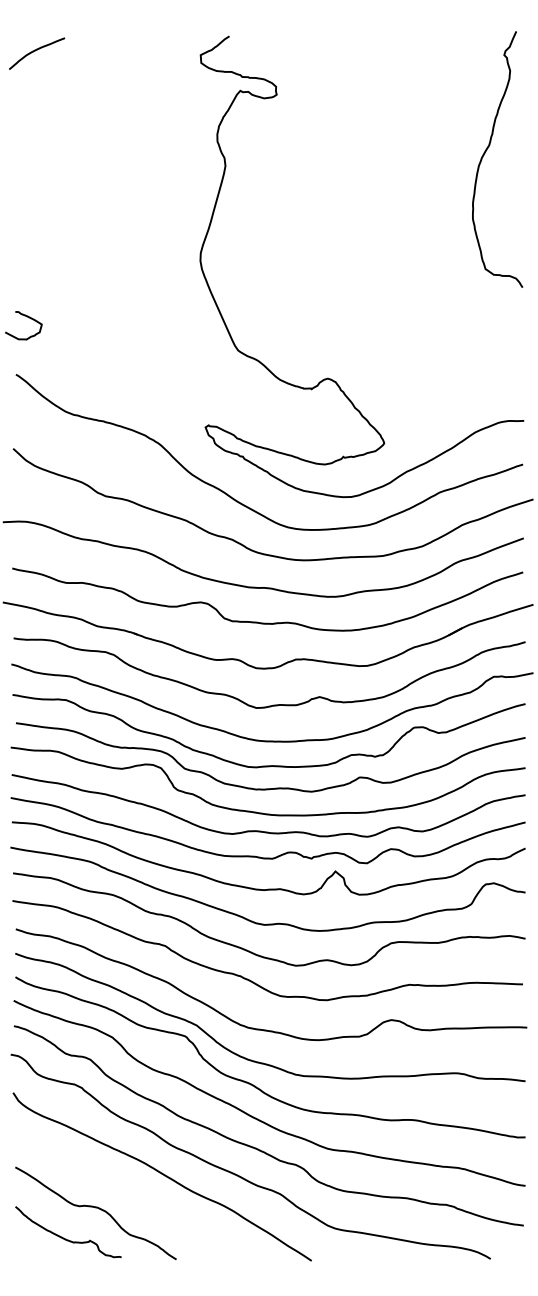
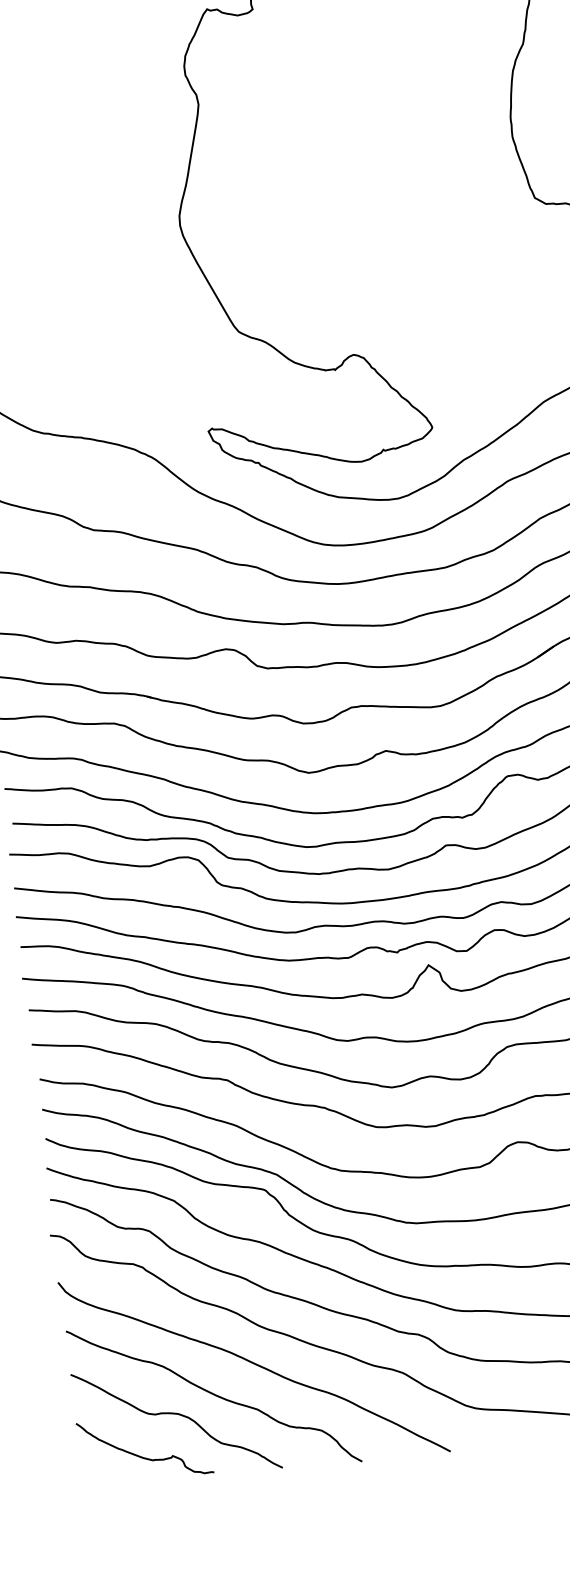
curve: (127, 1196) -> (213, 1396), added

